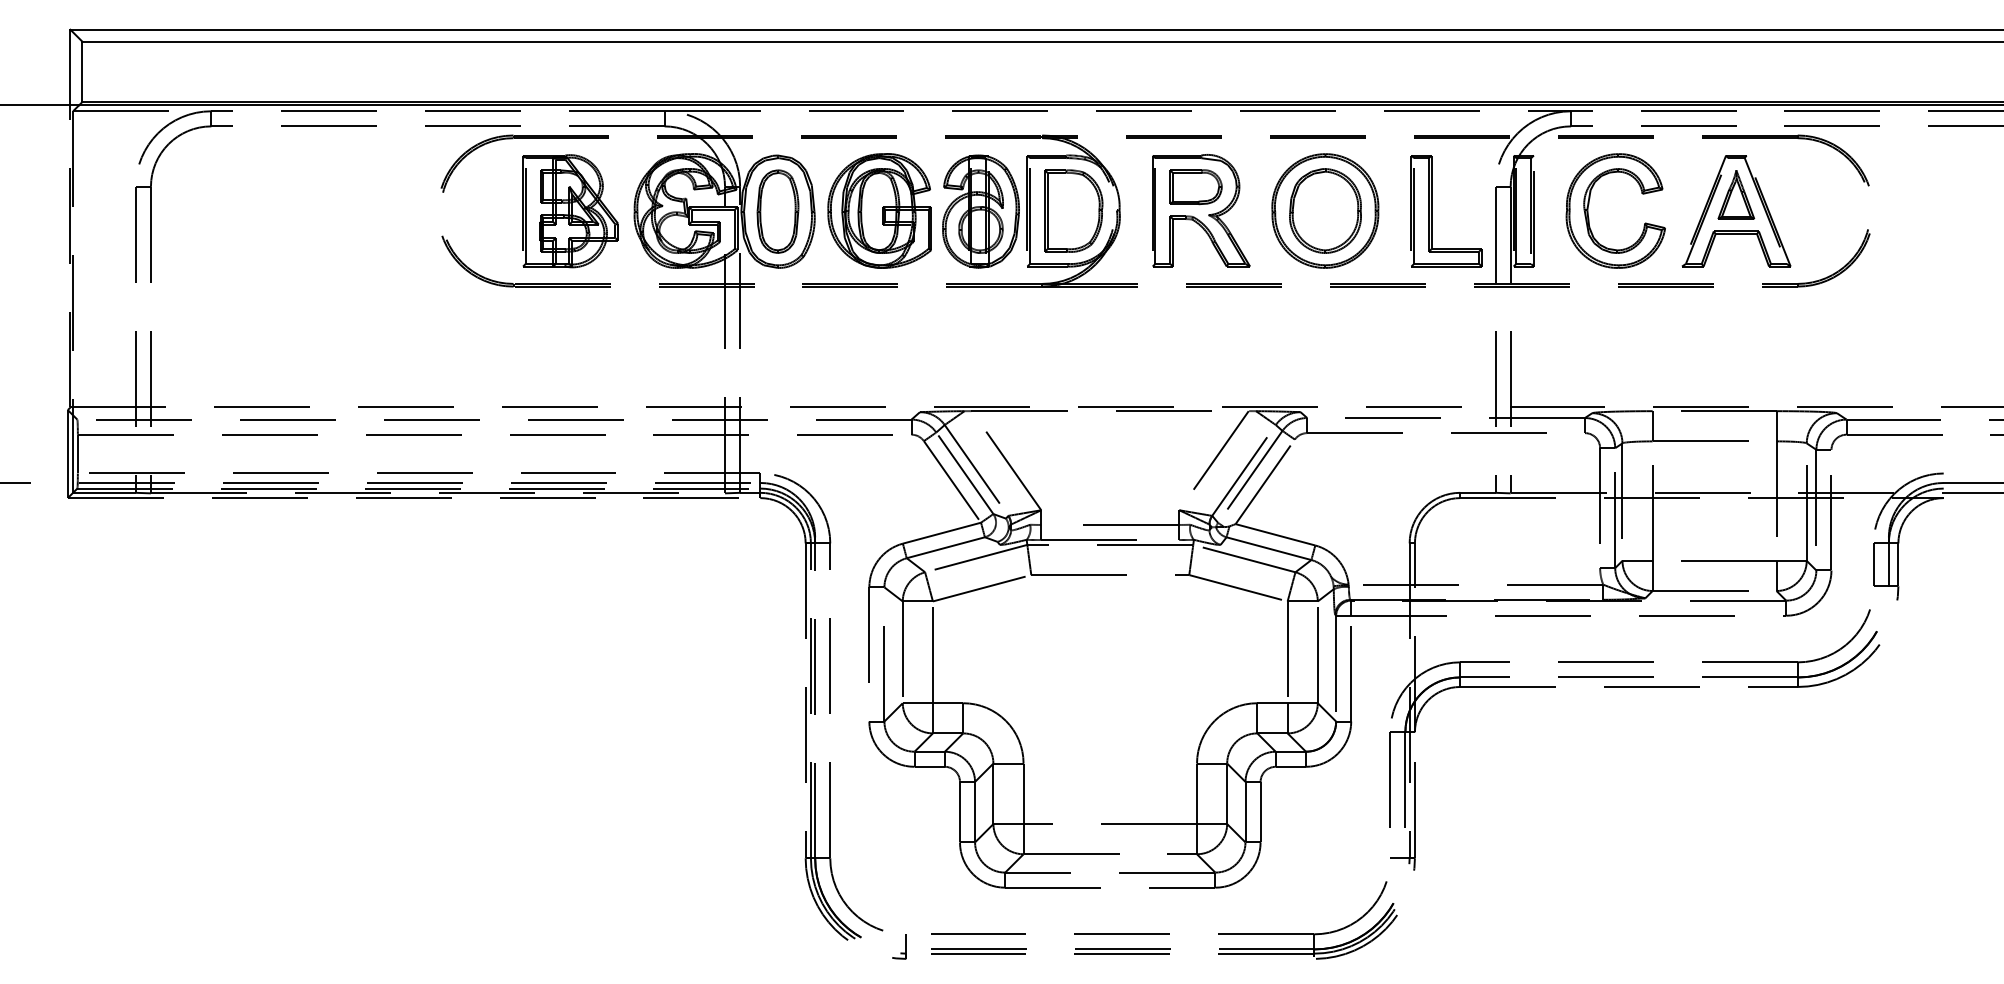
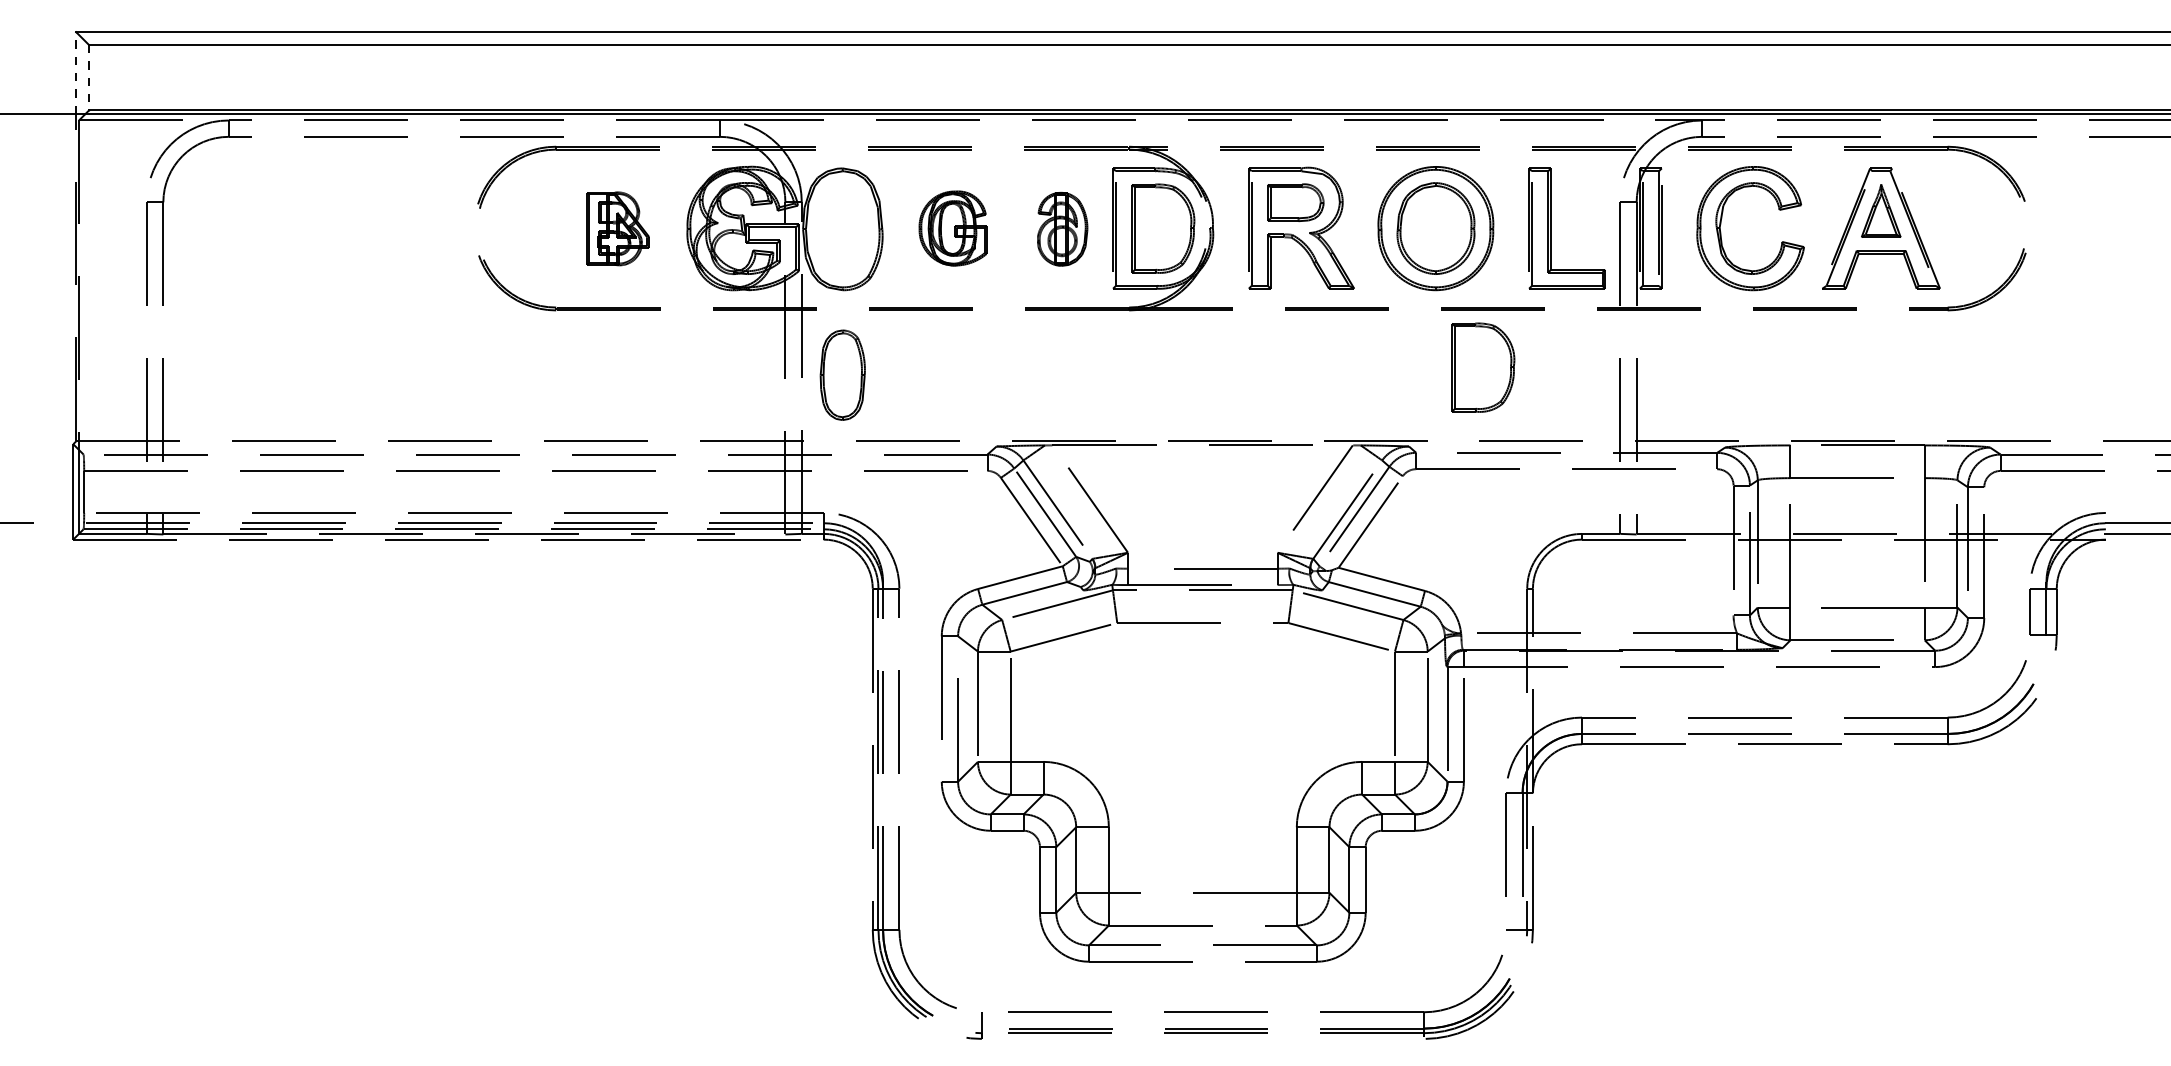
line: (70, 67) -> (76, 73), solid -> dashed
line: (82, 71) -> (89, 77), solid -> dashed
part: (571, 210) -> (618, 228), size x0.6
part: (777, 210) -> (842, 374), moved
part: (879, 210) -> (952, 228), size x0.6
part: (980, 211) -> (1062, 229), size x0.6
part: (1369, 339) -> (1483, 367), added

